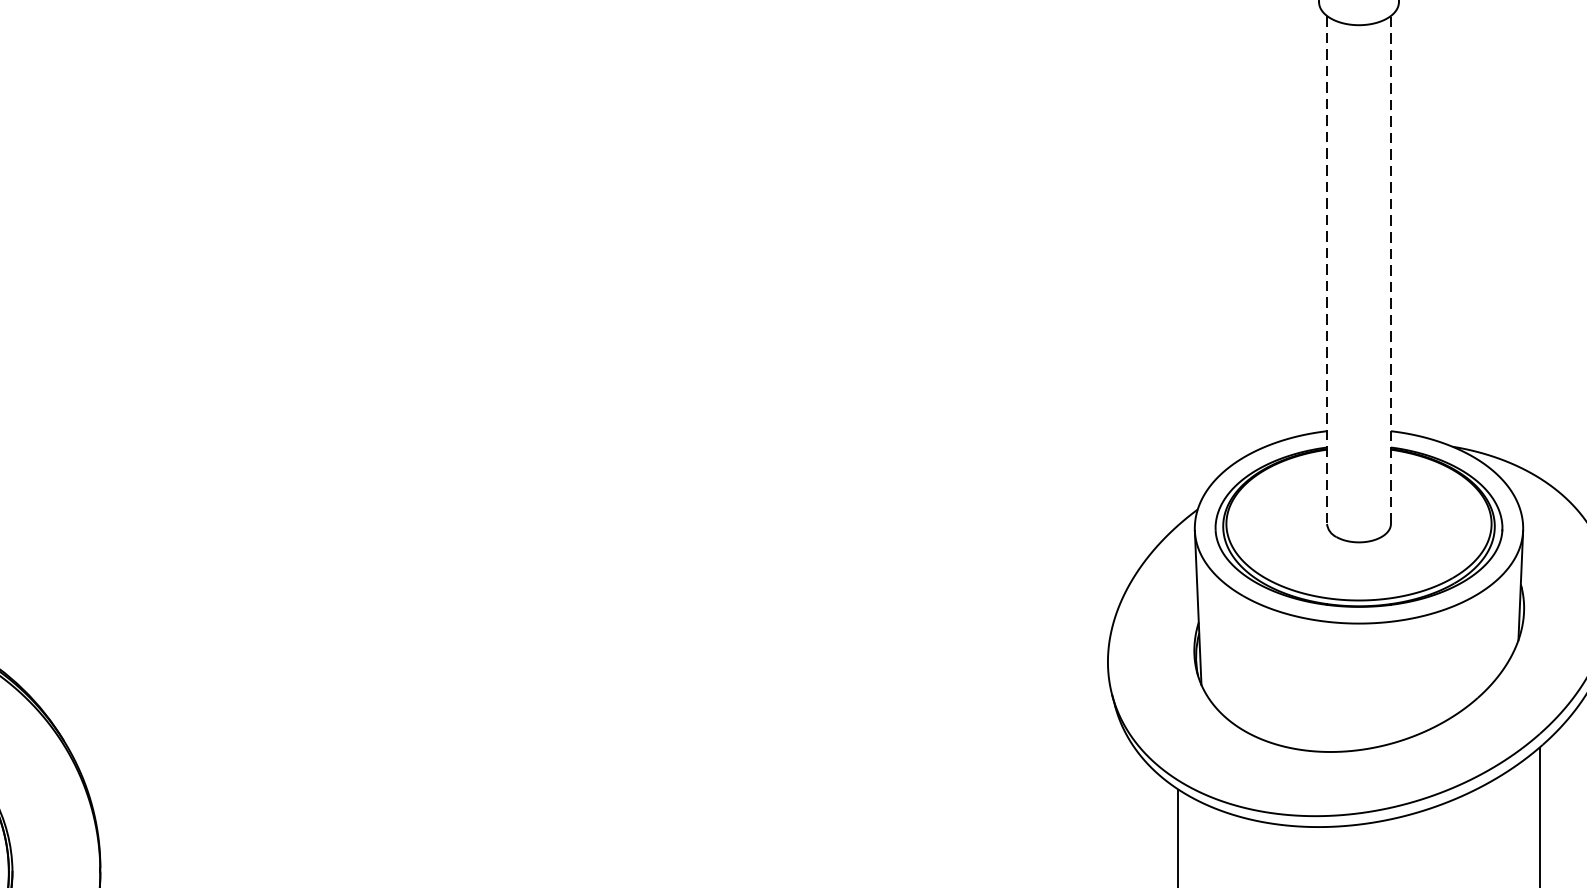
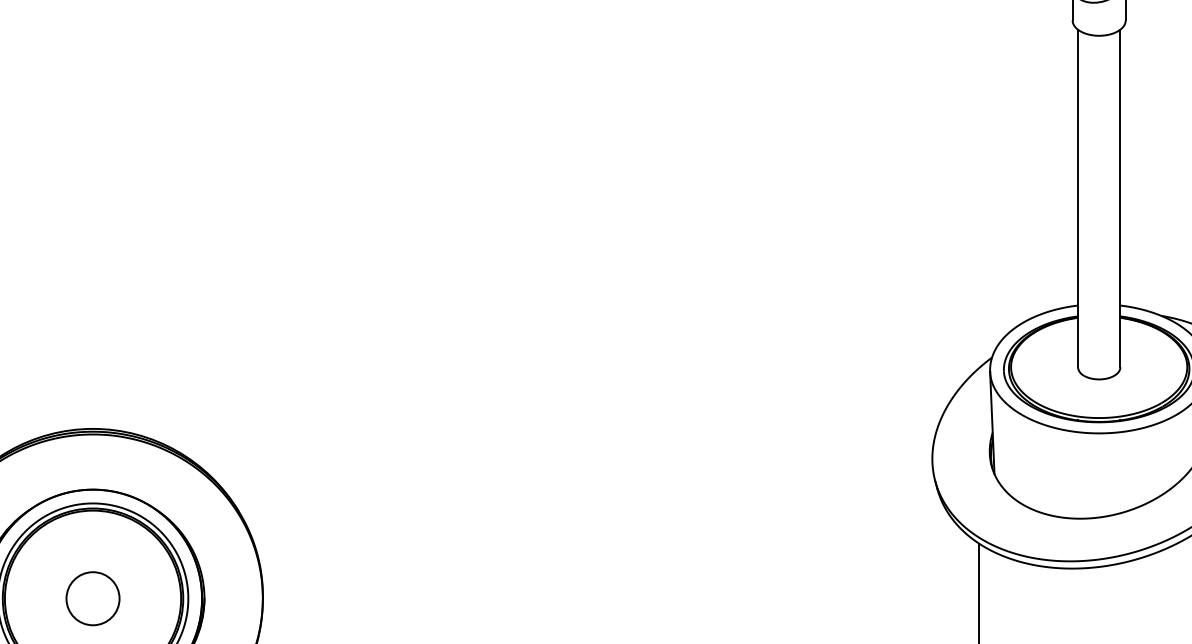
line: (1326, 270) -> (1077, 198), dashed -> solid
line: (1391, 270) -> (1120, 198), dashed -> solid

